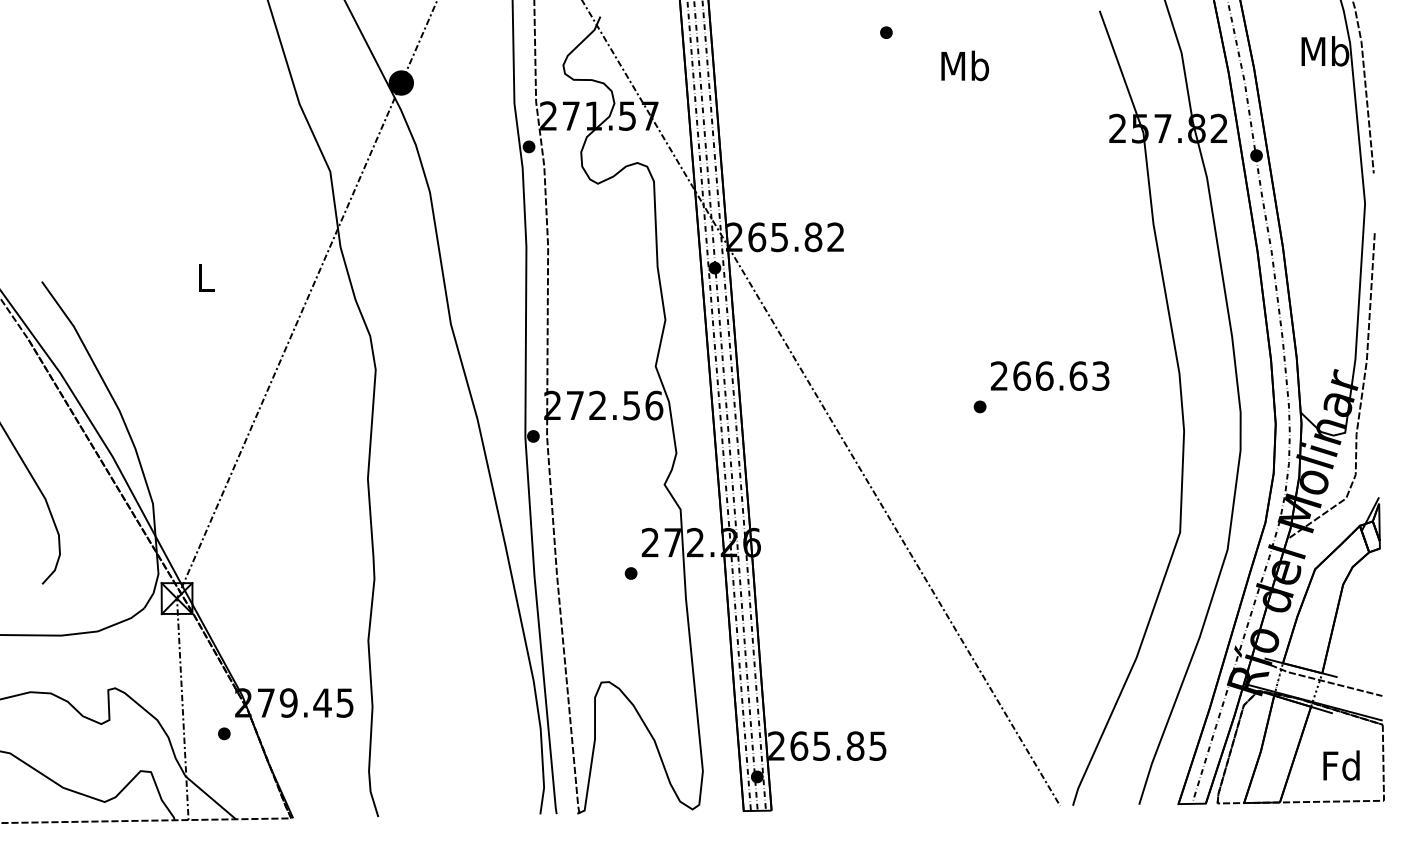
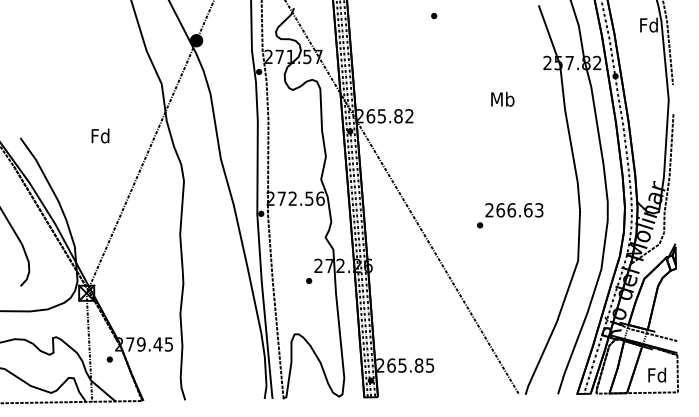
text: (1323, 49) -> (648, 24), Mb -> Fd
text: (964, 64) -> (502, 98), moved
text: (205, 276) -> (100, 135), L -> Fd
text: (1042, 386) -> (510, 215), moved

